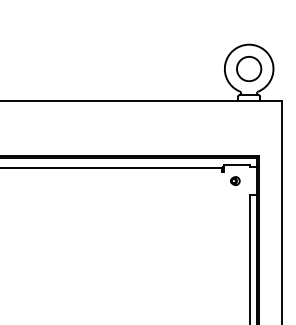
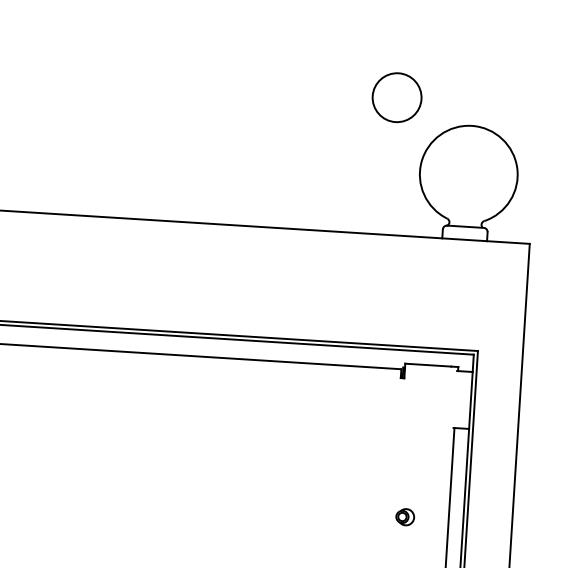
circle: (249, 69) -> (397, 98), moved
part: (235, 180) -> (405, 515), moved

